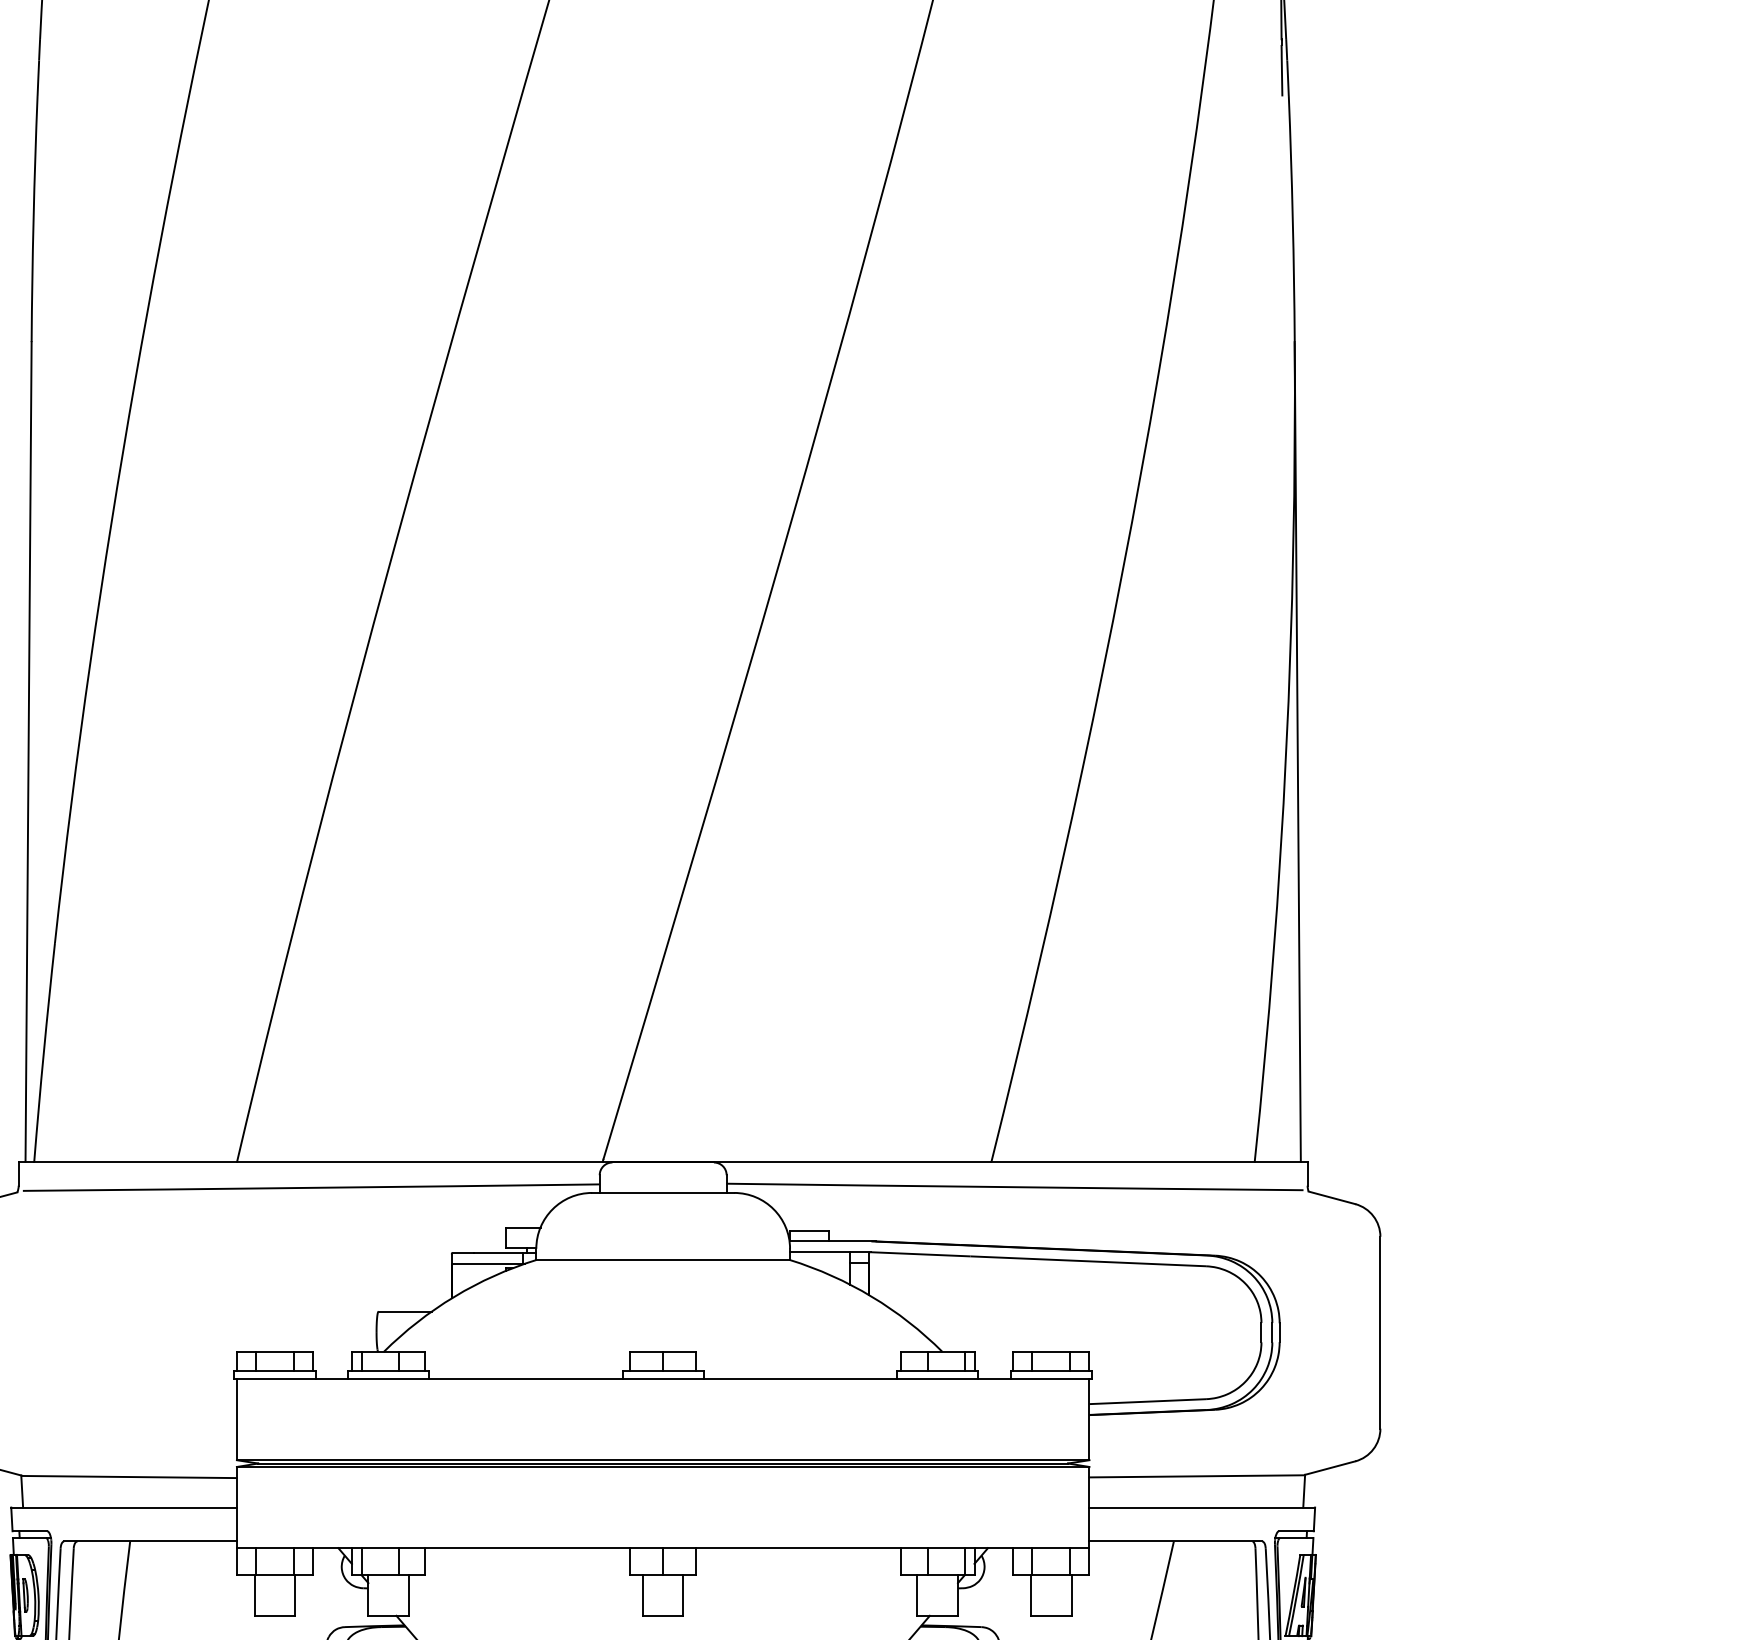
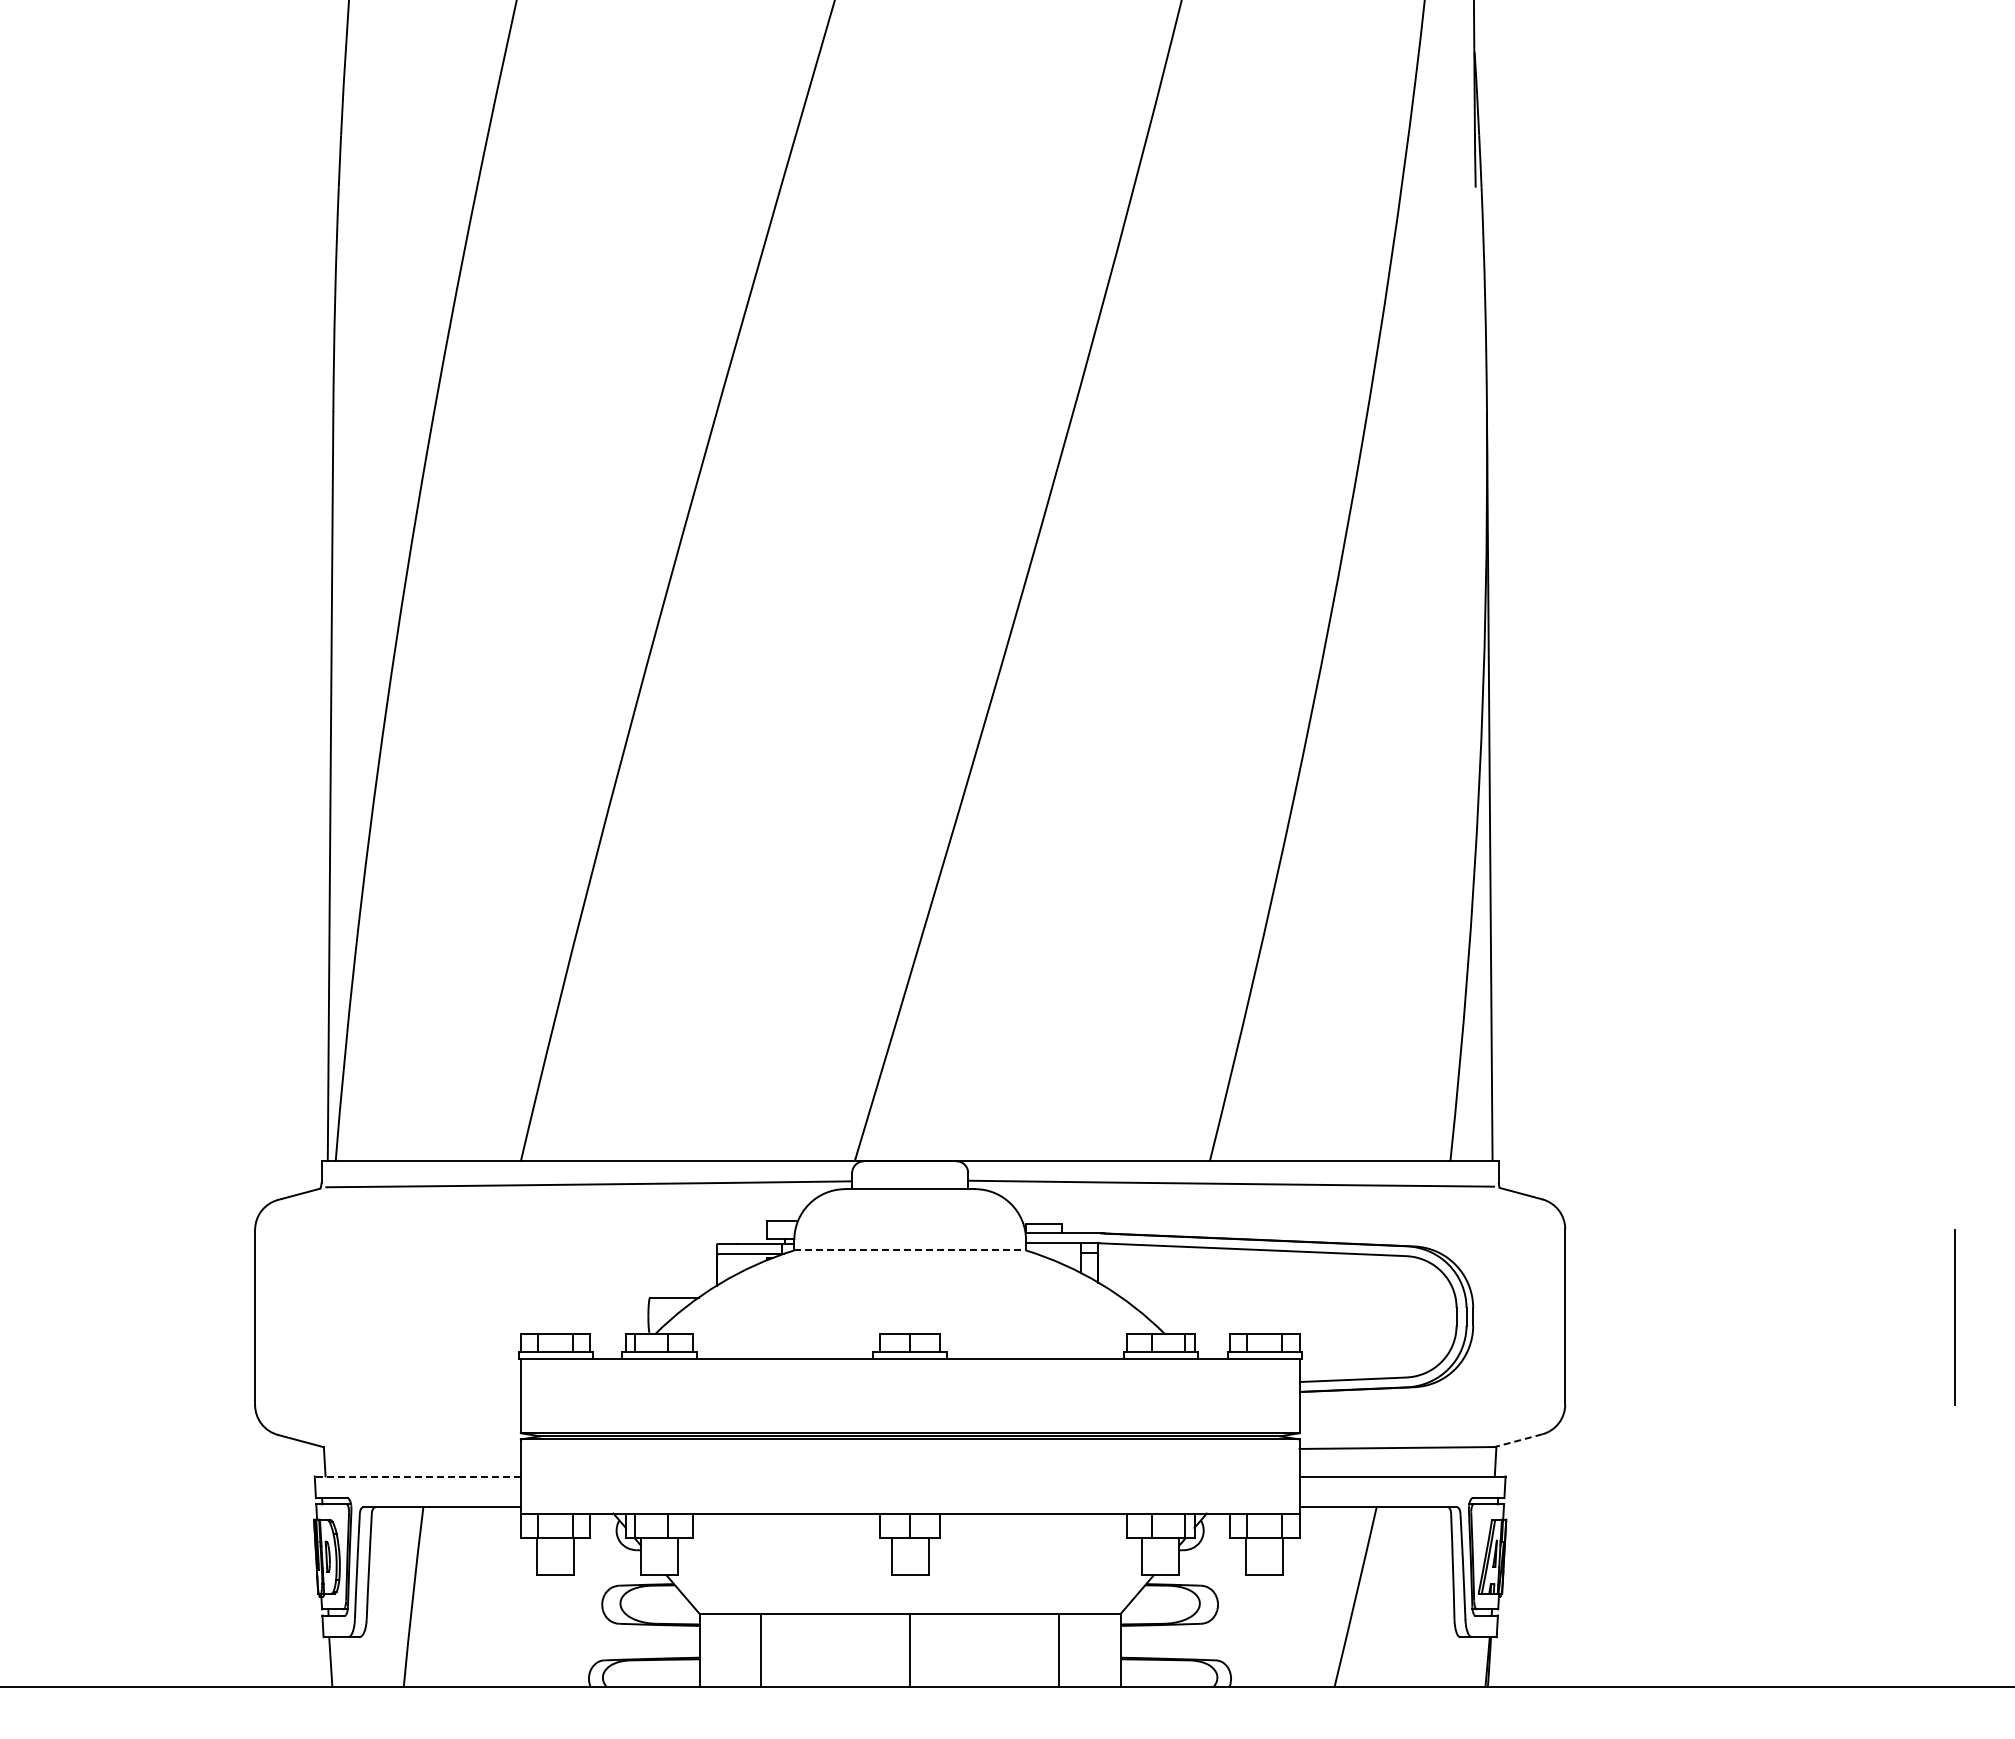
line: (663, 1260) -> (910, 1250), solid -> dashed
line: (1330, 1468) -> (1519, 1440), solid -> dashed
line: (129, 1476) -> (422, 1448), removed
line: (123, 1507) -> (417, 1476), solid -> dashed

